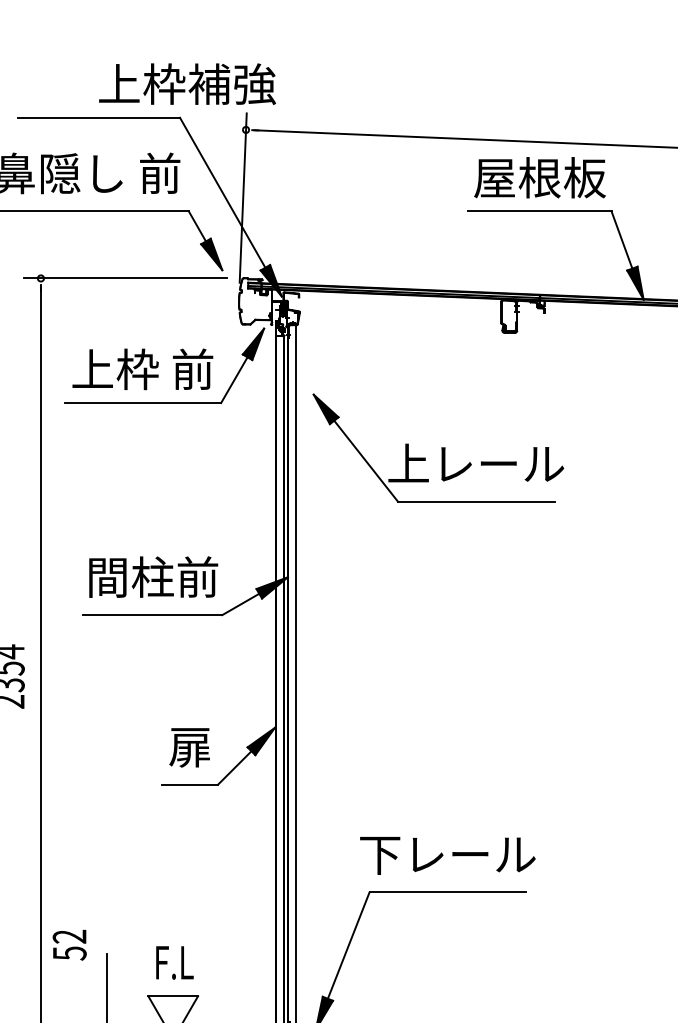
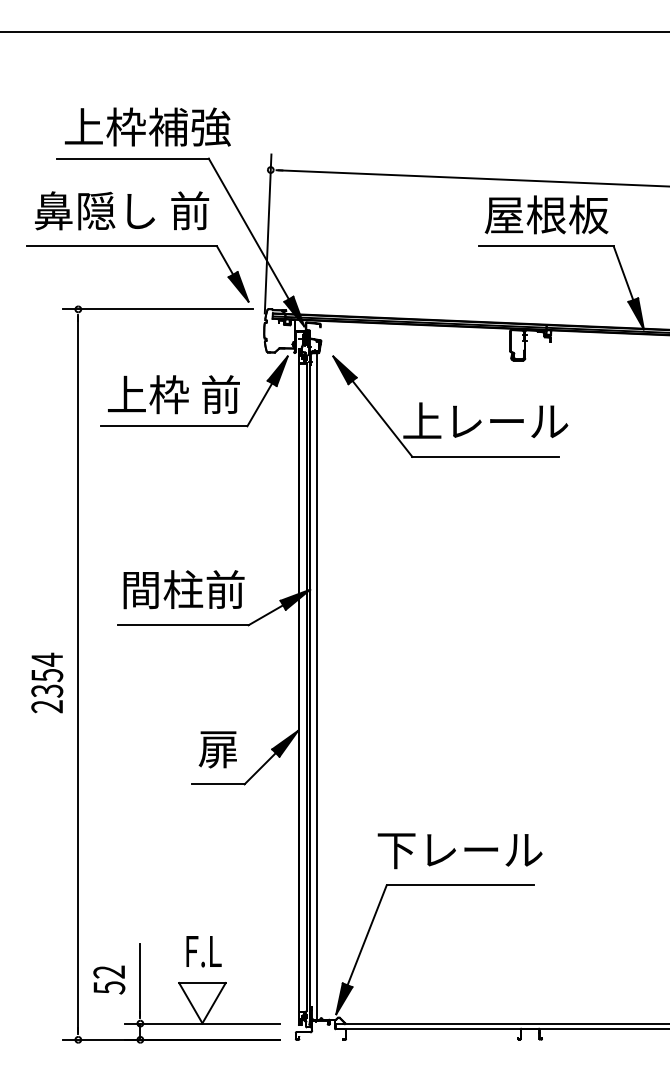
text: (187, 83) -> (147, 126), moved
part: (438, 448) -> (450, 406), moved
text: (69, 944) -> (109, 979), moved

